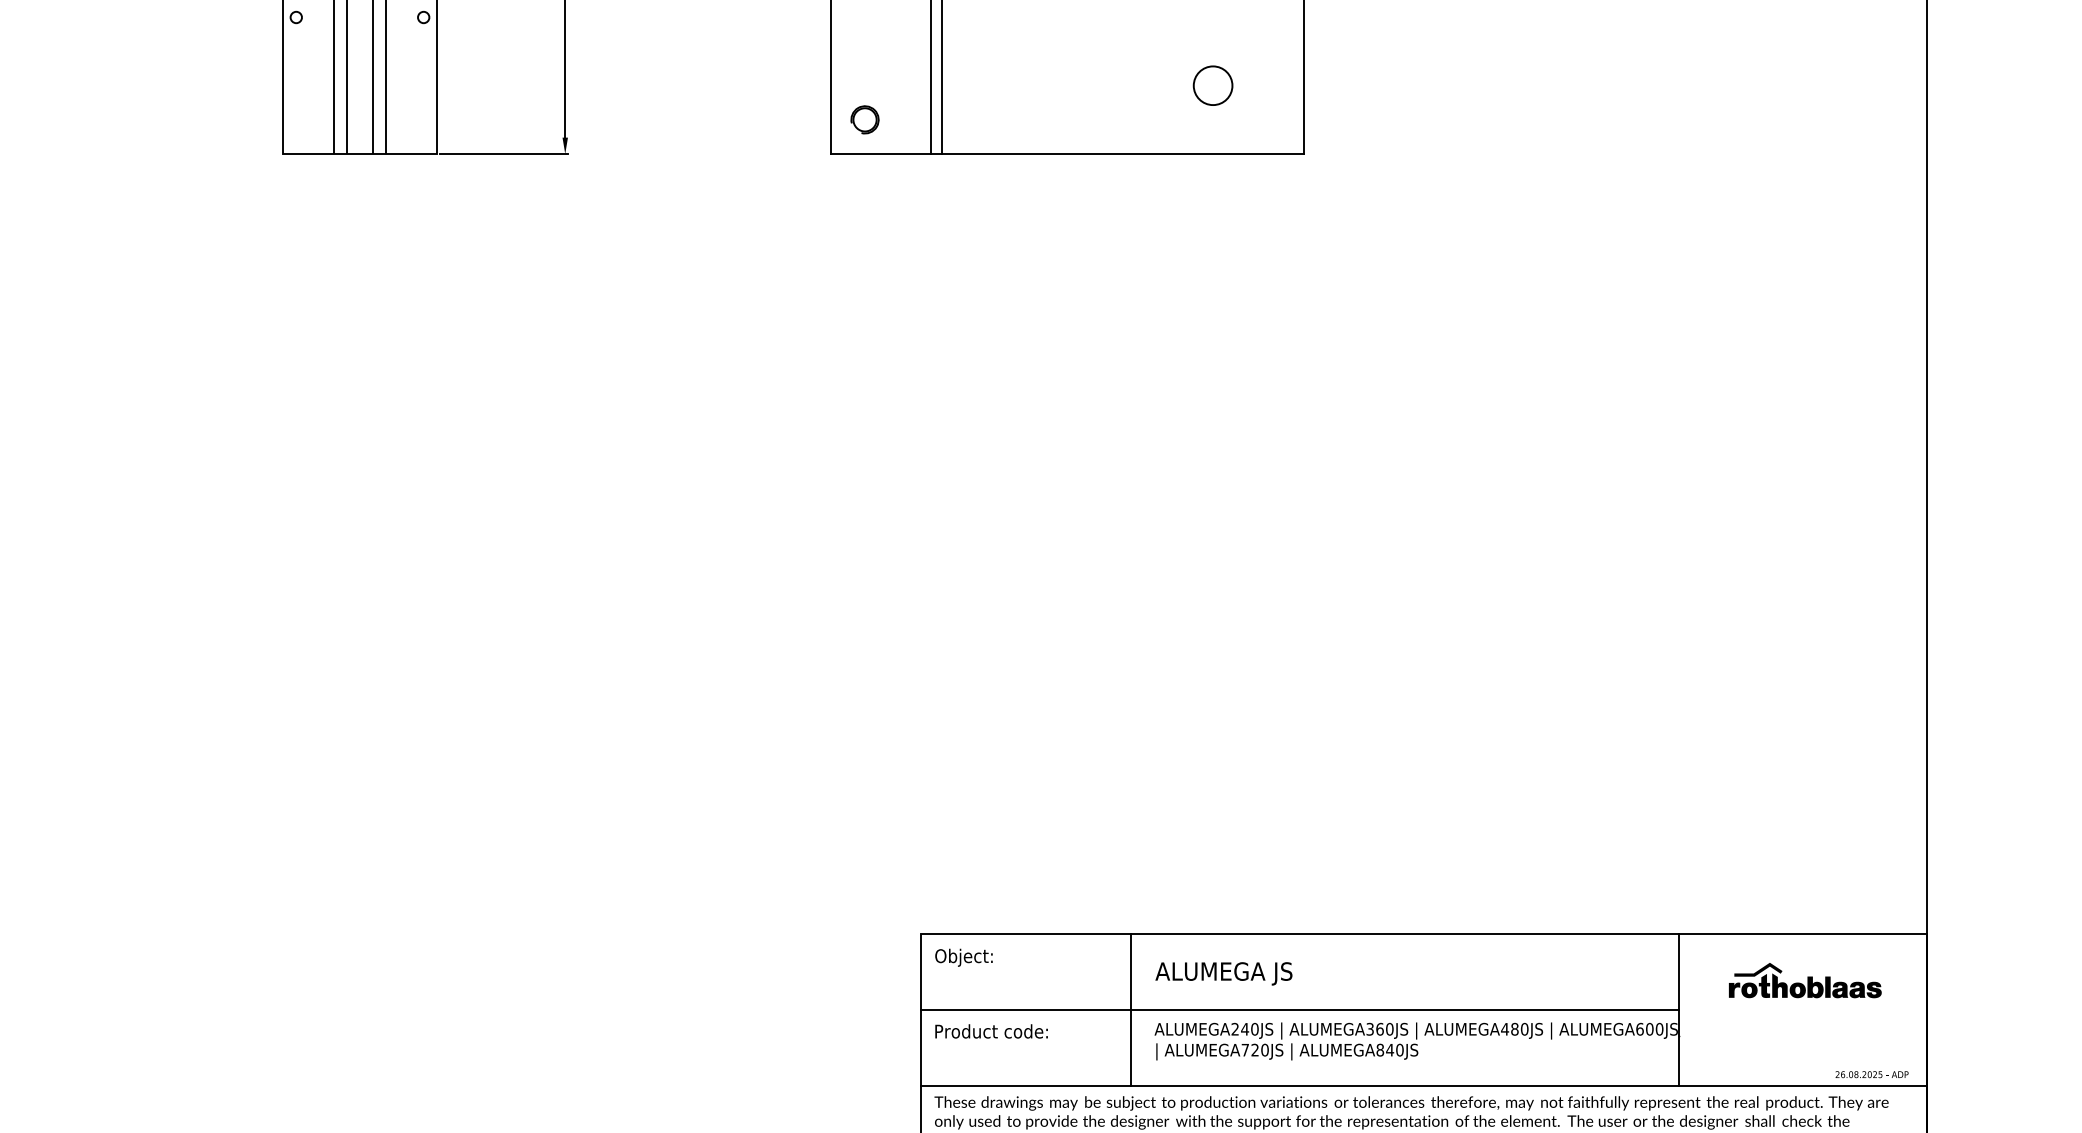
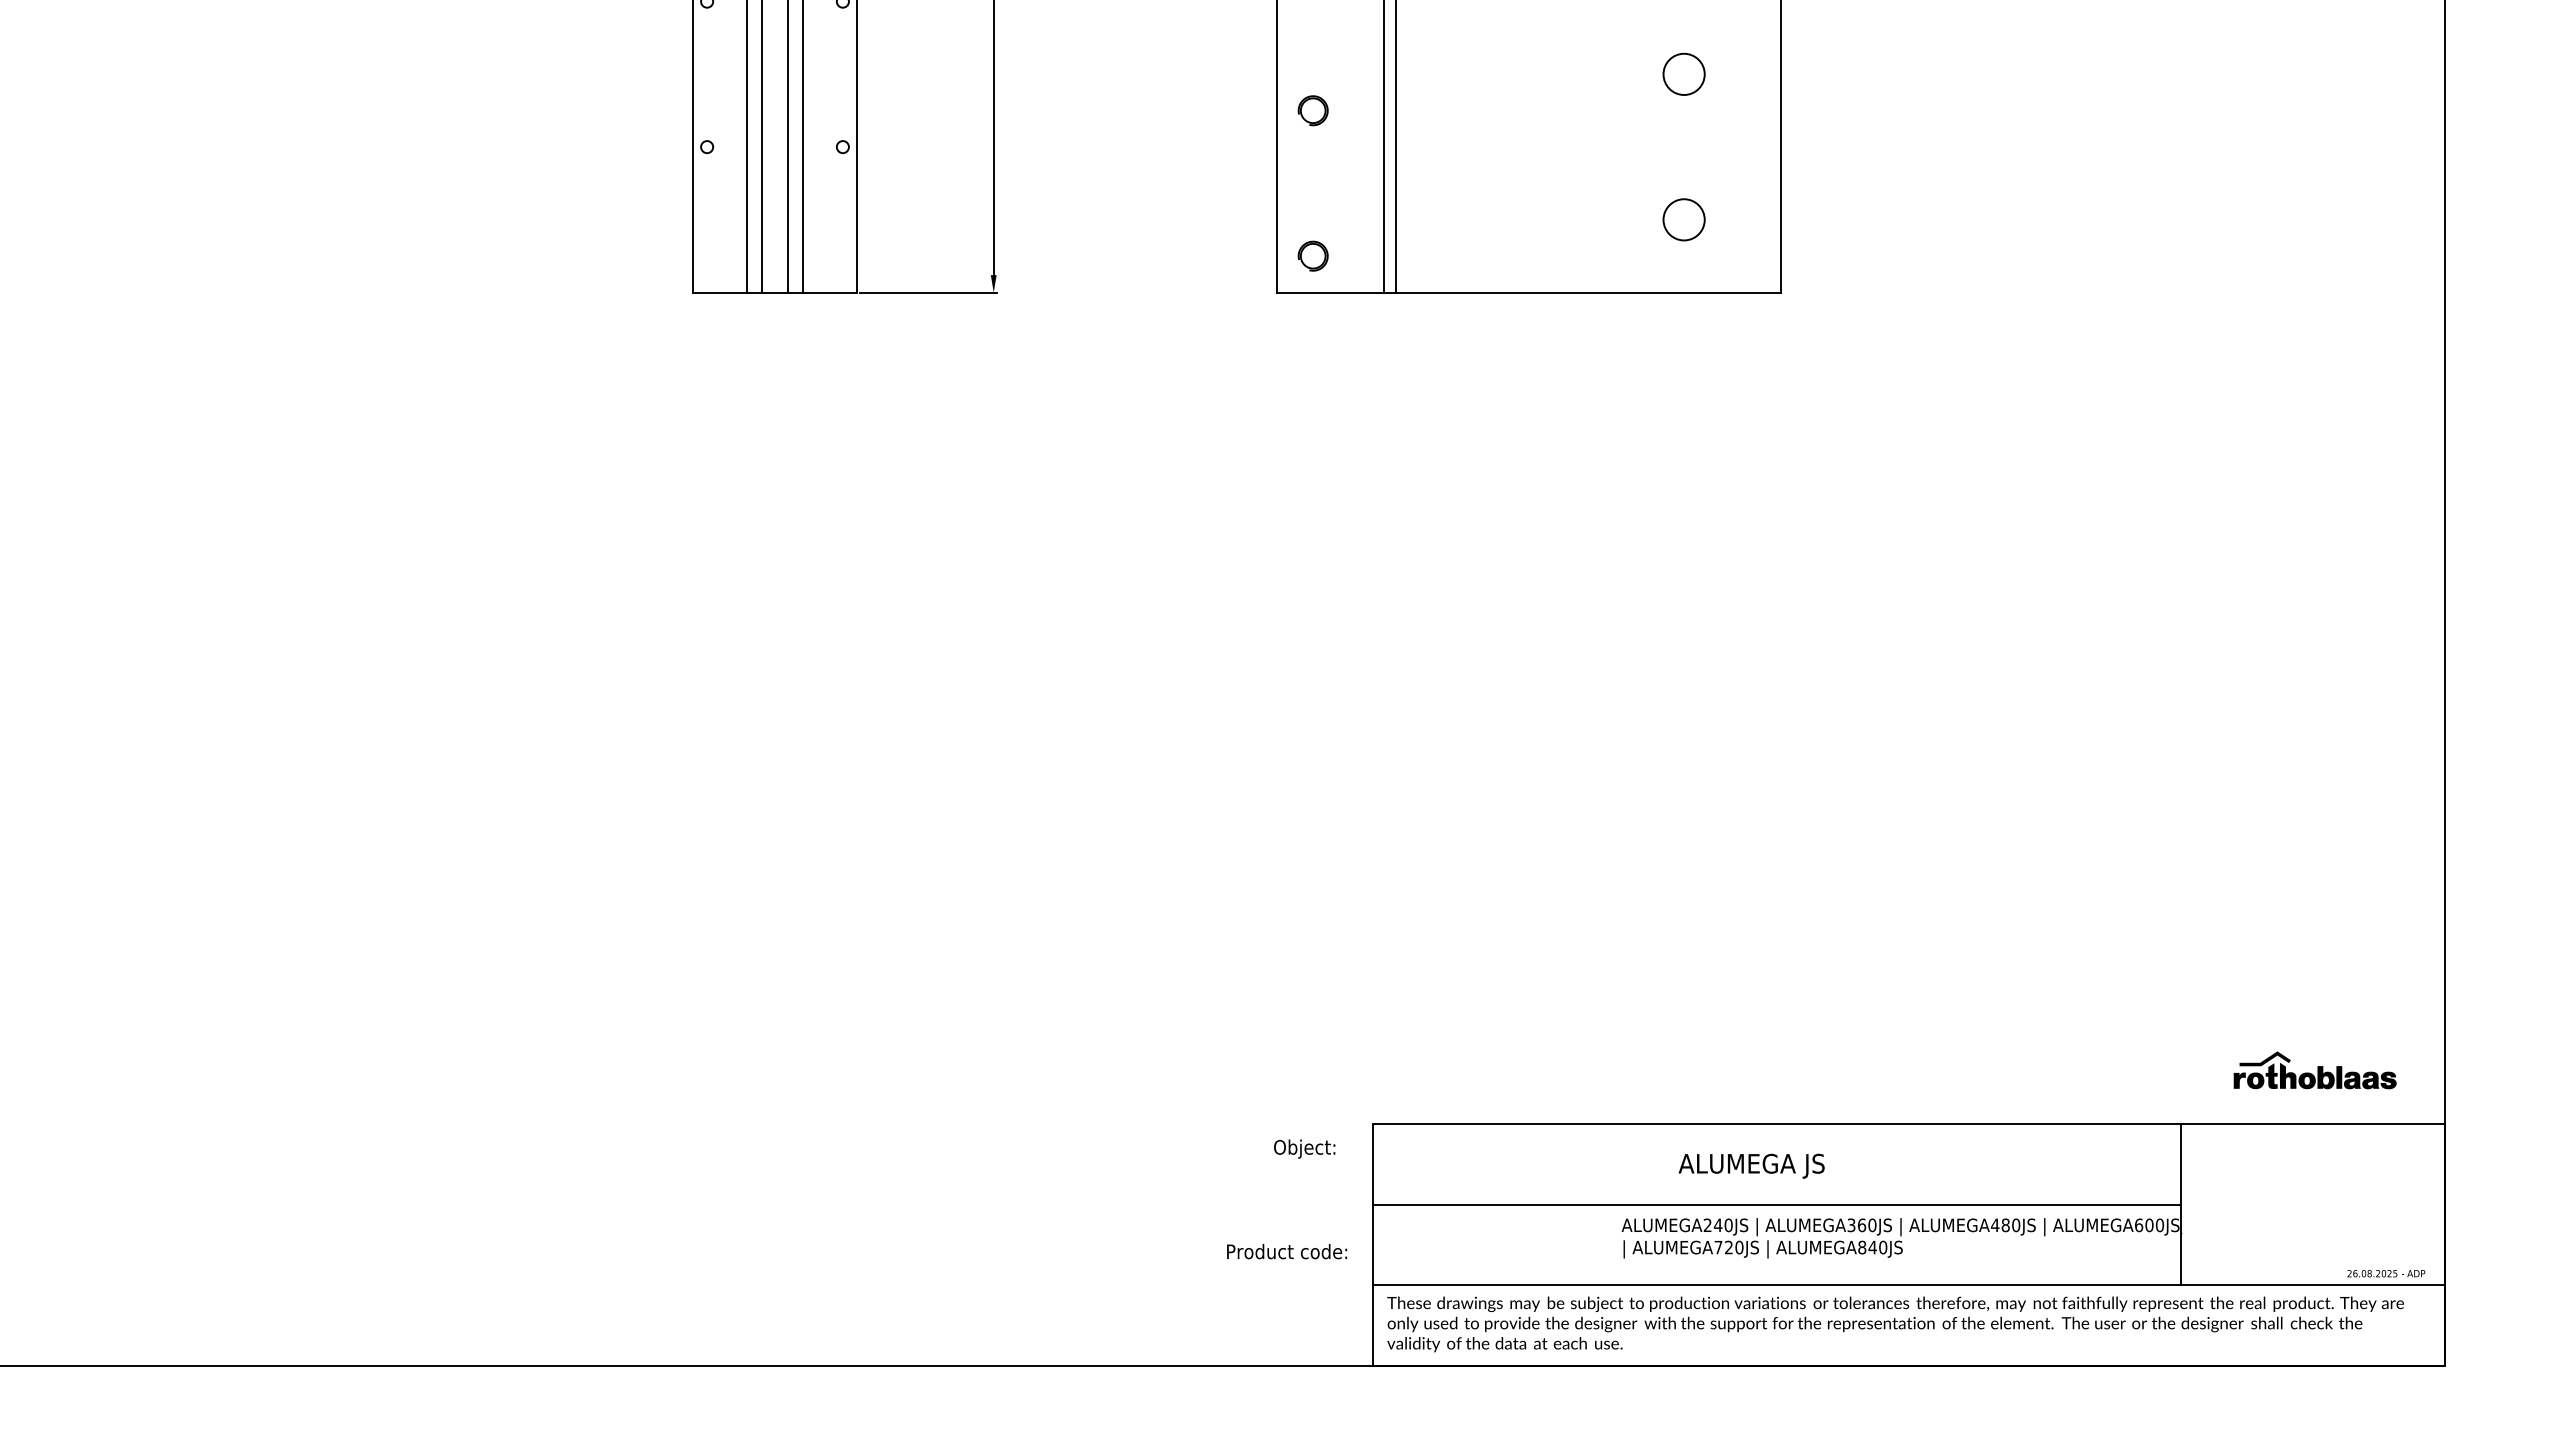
text: (963, 957) -> (1304, 1148), moved
text: (1223, 973) -> (1751, 1165), moved
part: (1804, 980) -> (2314, 1070), moved
line: (1130, 1009) -> (1596, 1204), removed
text: (991, 1031) -> (1287, 1251), moved

